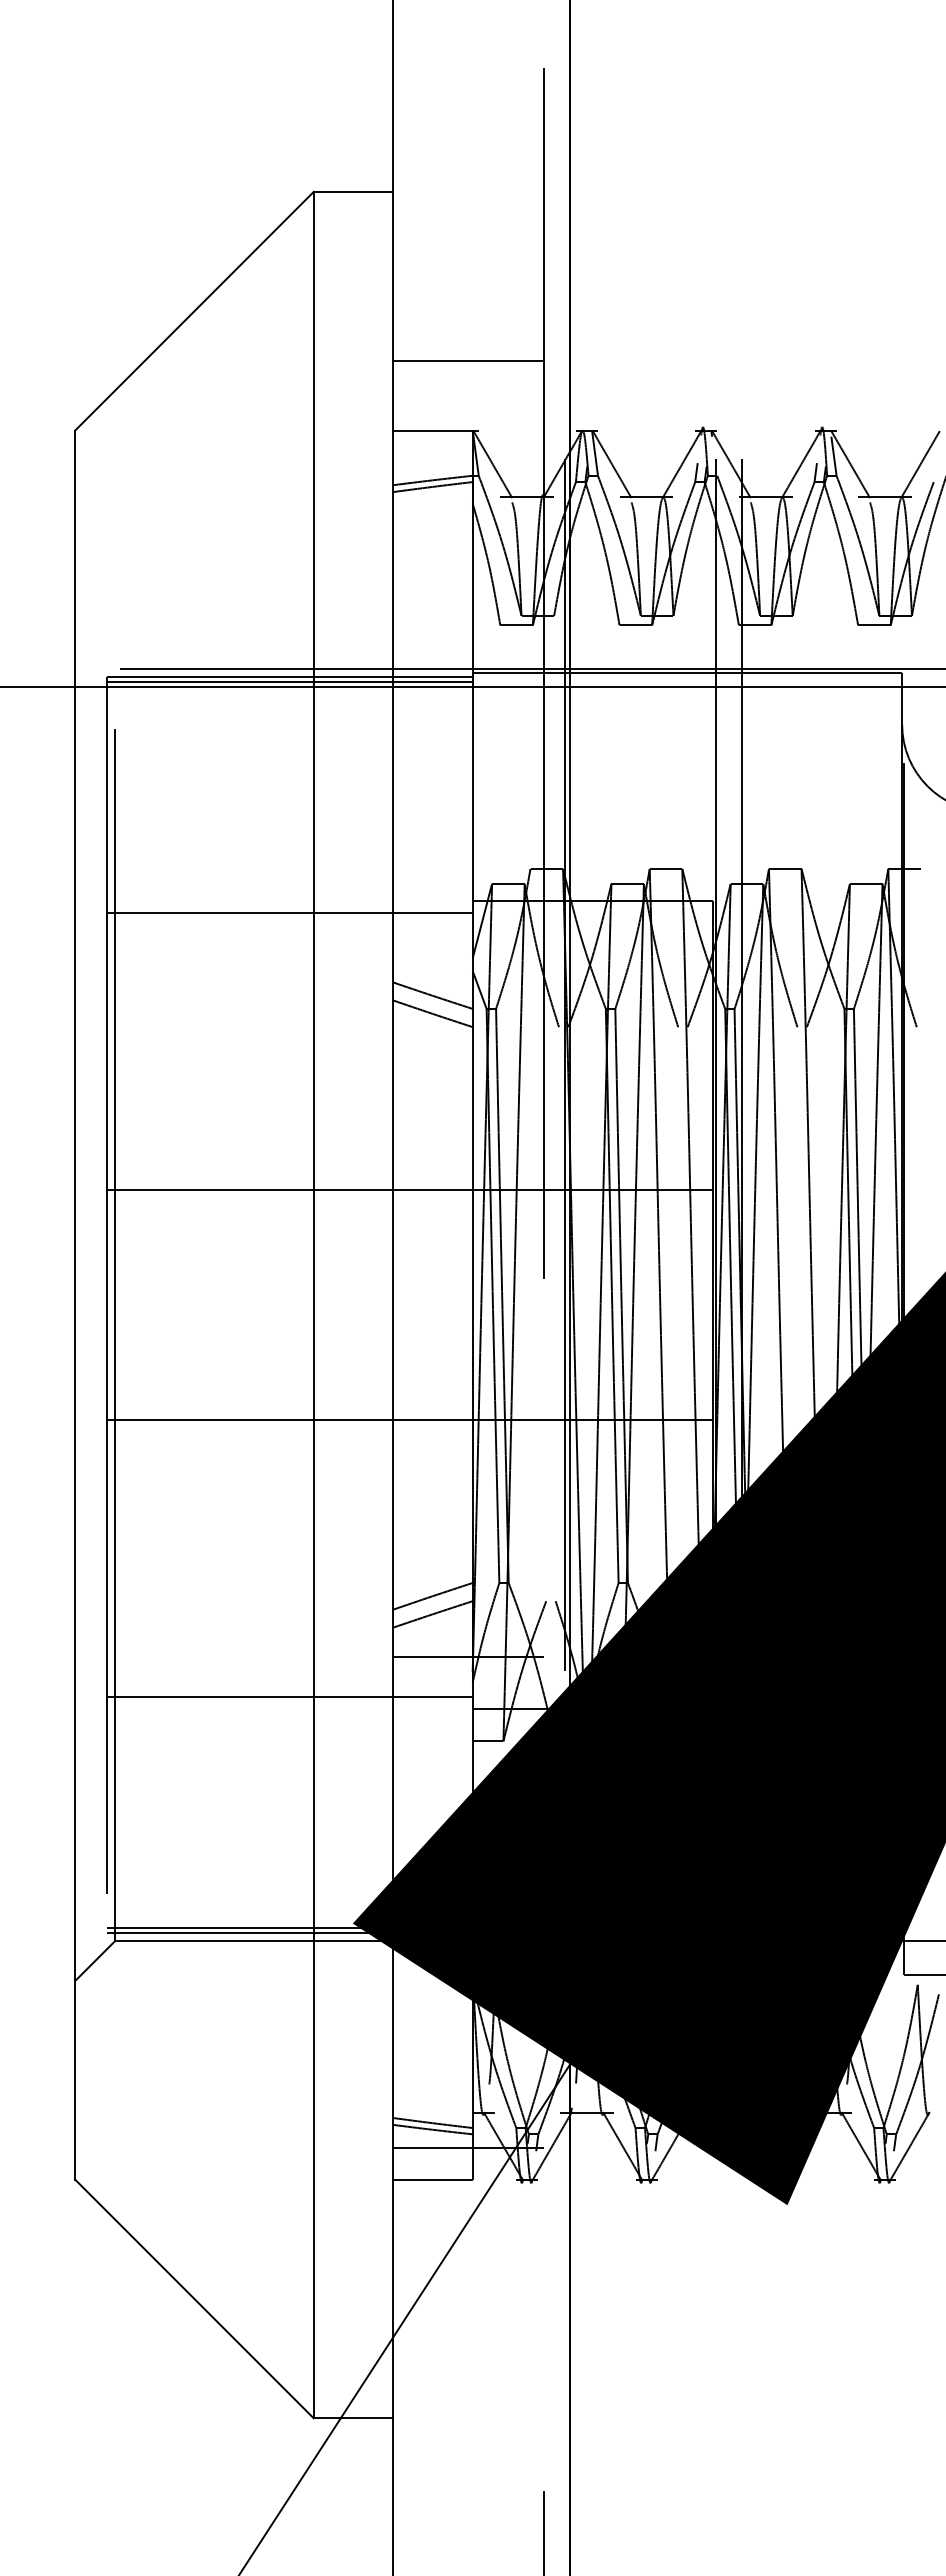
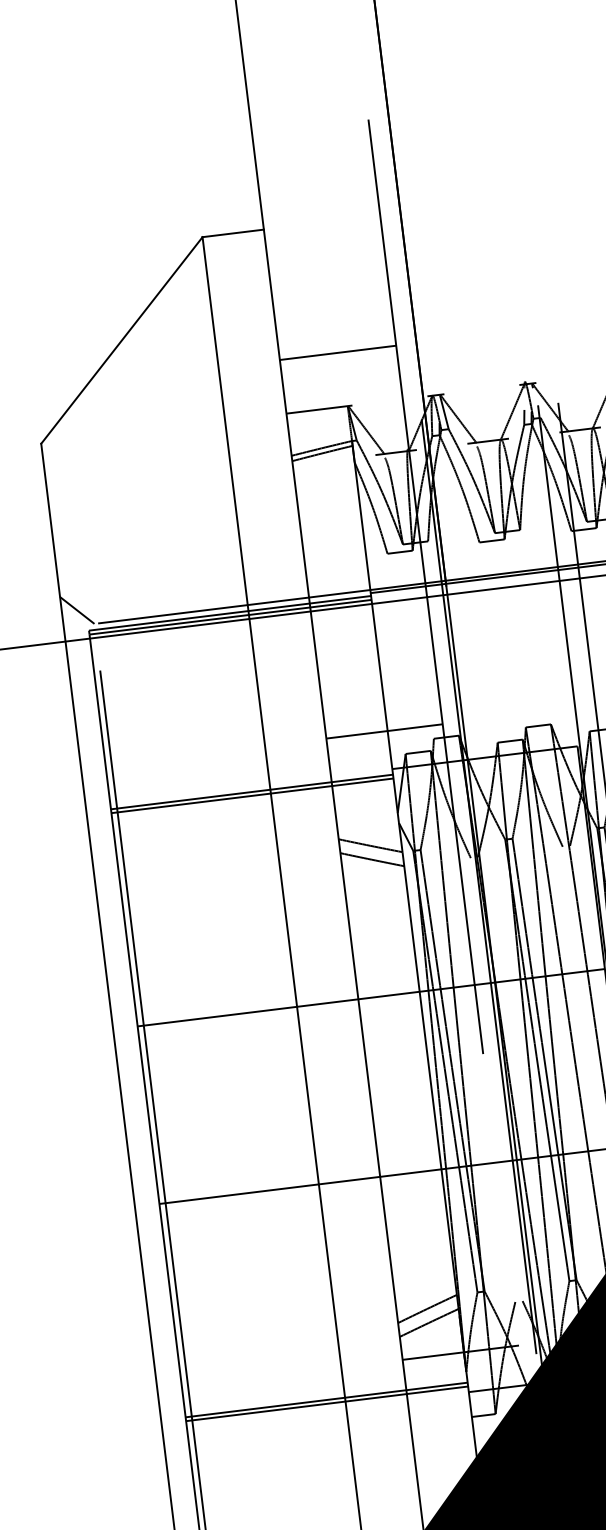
line: (94, 649) -> (76, 610), added
line: (468, 851) -> (384, 731), added
line: (289, 908) -> (251, 792), added
line: (289, 1701) -> (326, 1403), added

